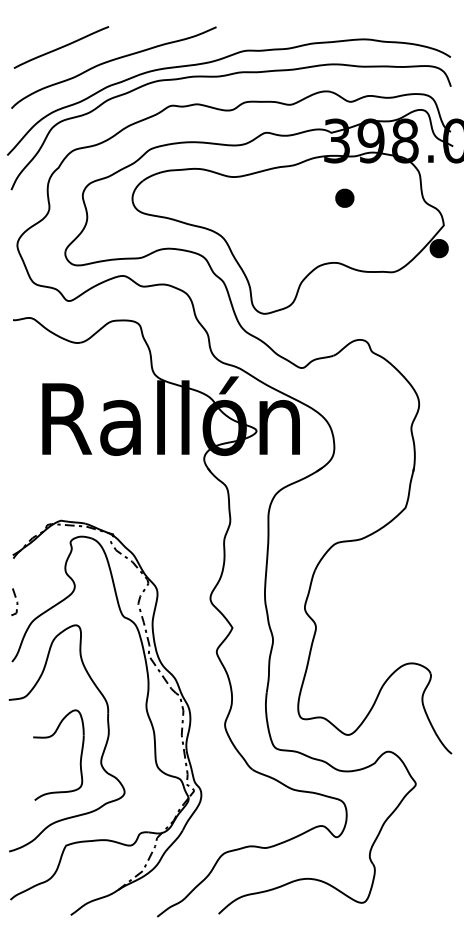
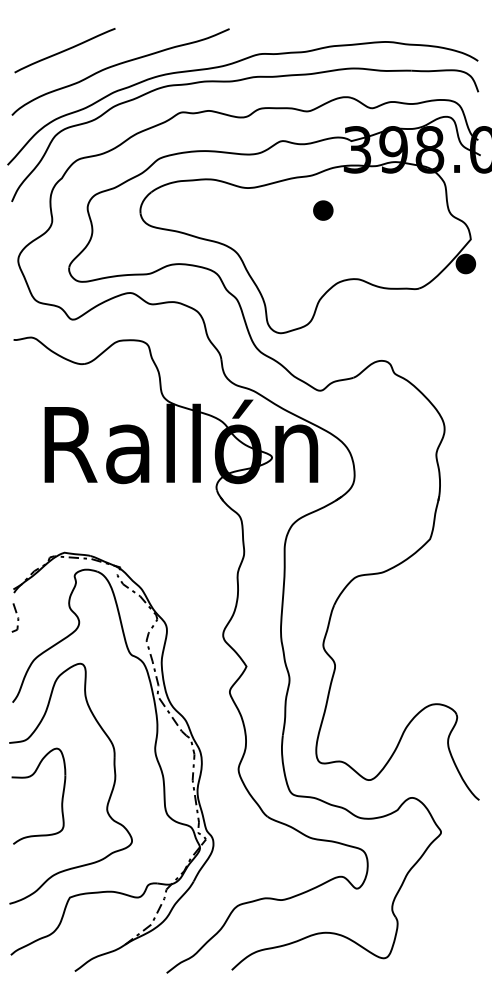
part: (344, 197) -> (322, 209), moved
line: (16, 602) -> (17, 618), moved
part: (50, 737) -> (30, 777), moved

